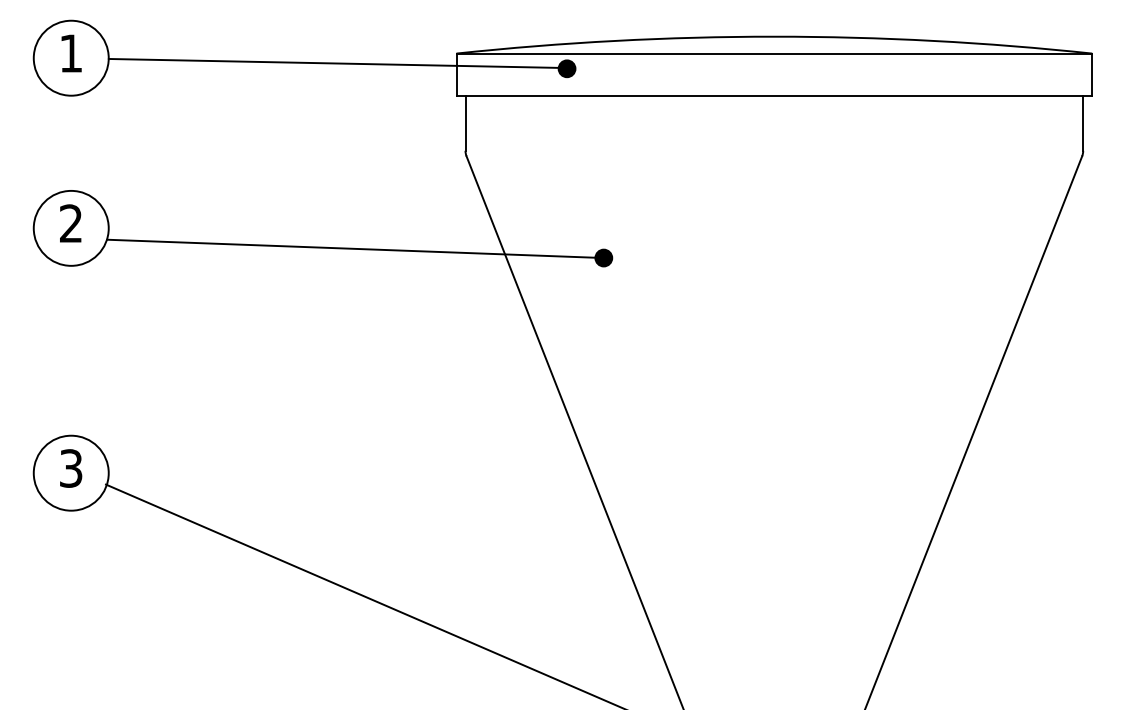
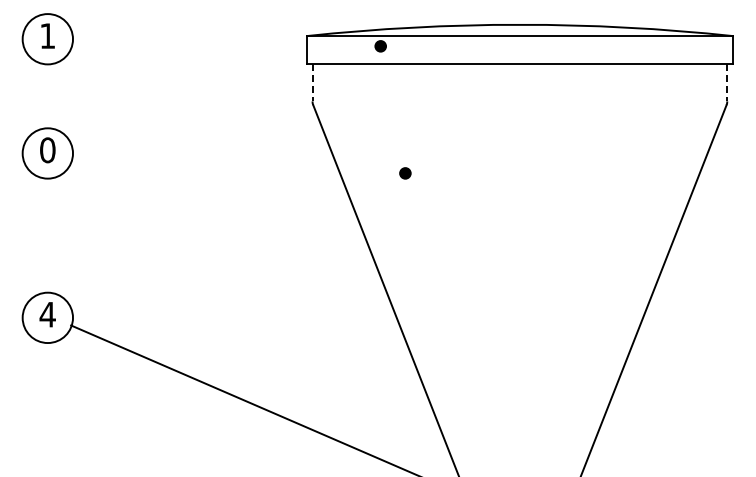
line: (338, 63) -> (227, 42), removed
line: (465, 122) -> (312, 82), solid -> dashed
line: (1083, 122) -> (727, 82), solid -> dashed
text: (70, 223) -> (47, 150), 2 -> 0
line: (355, 249) -> (238, 167), removed
text: (70, 468) -> (47, 314), 3 -> 4

